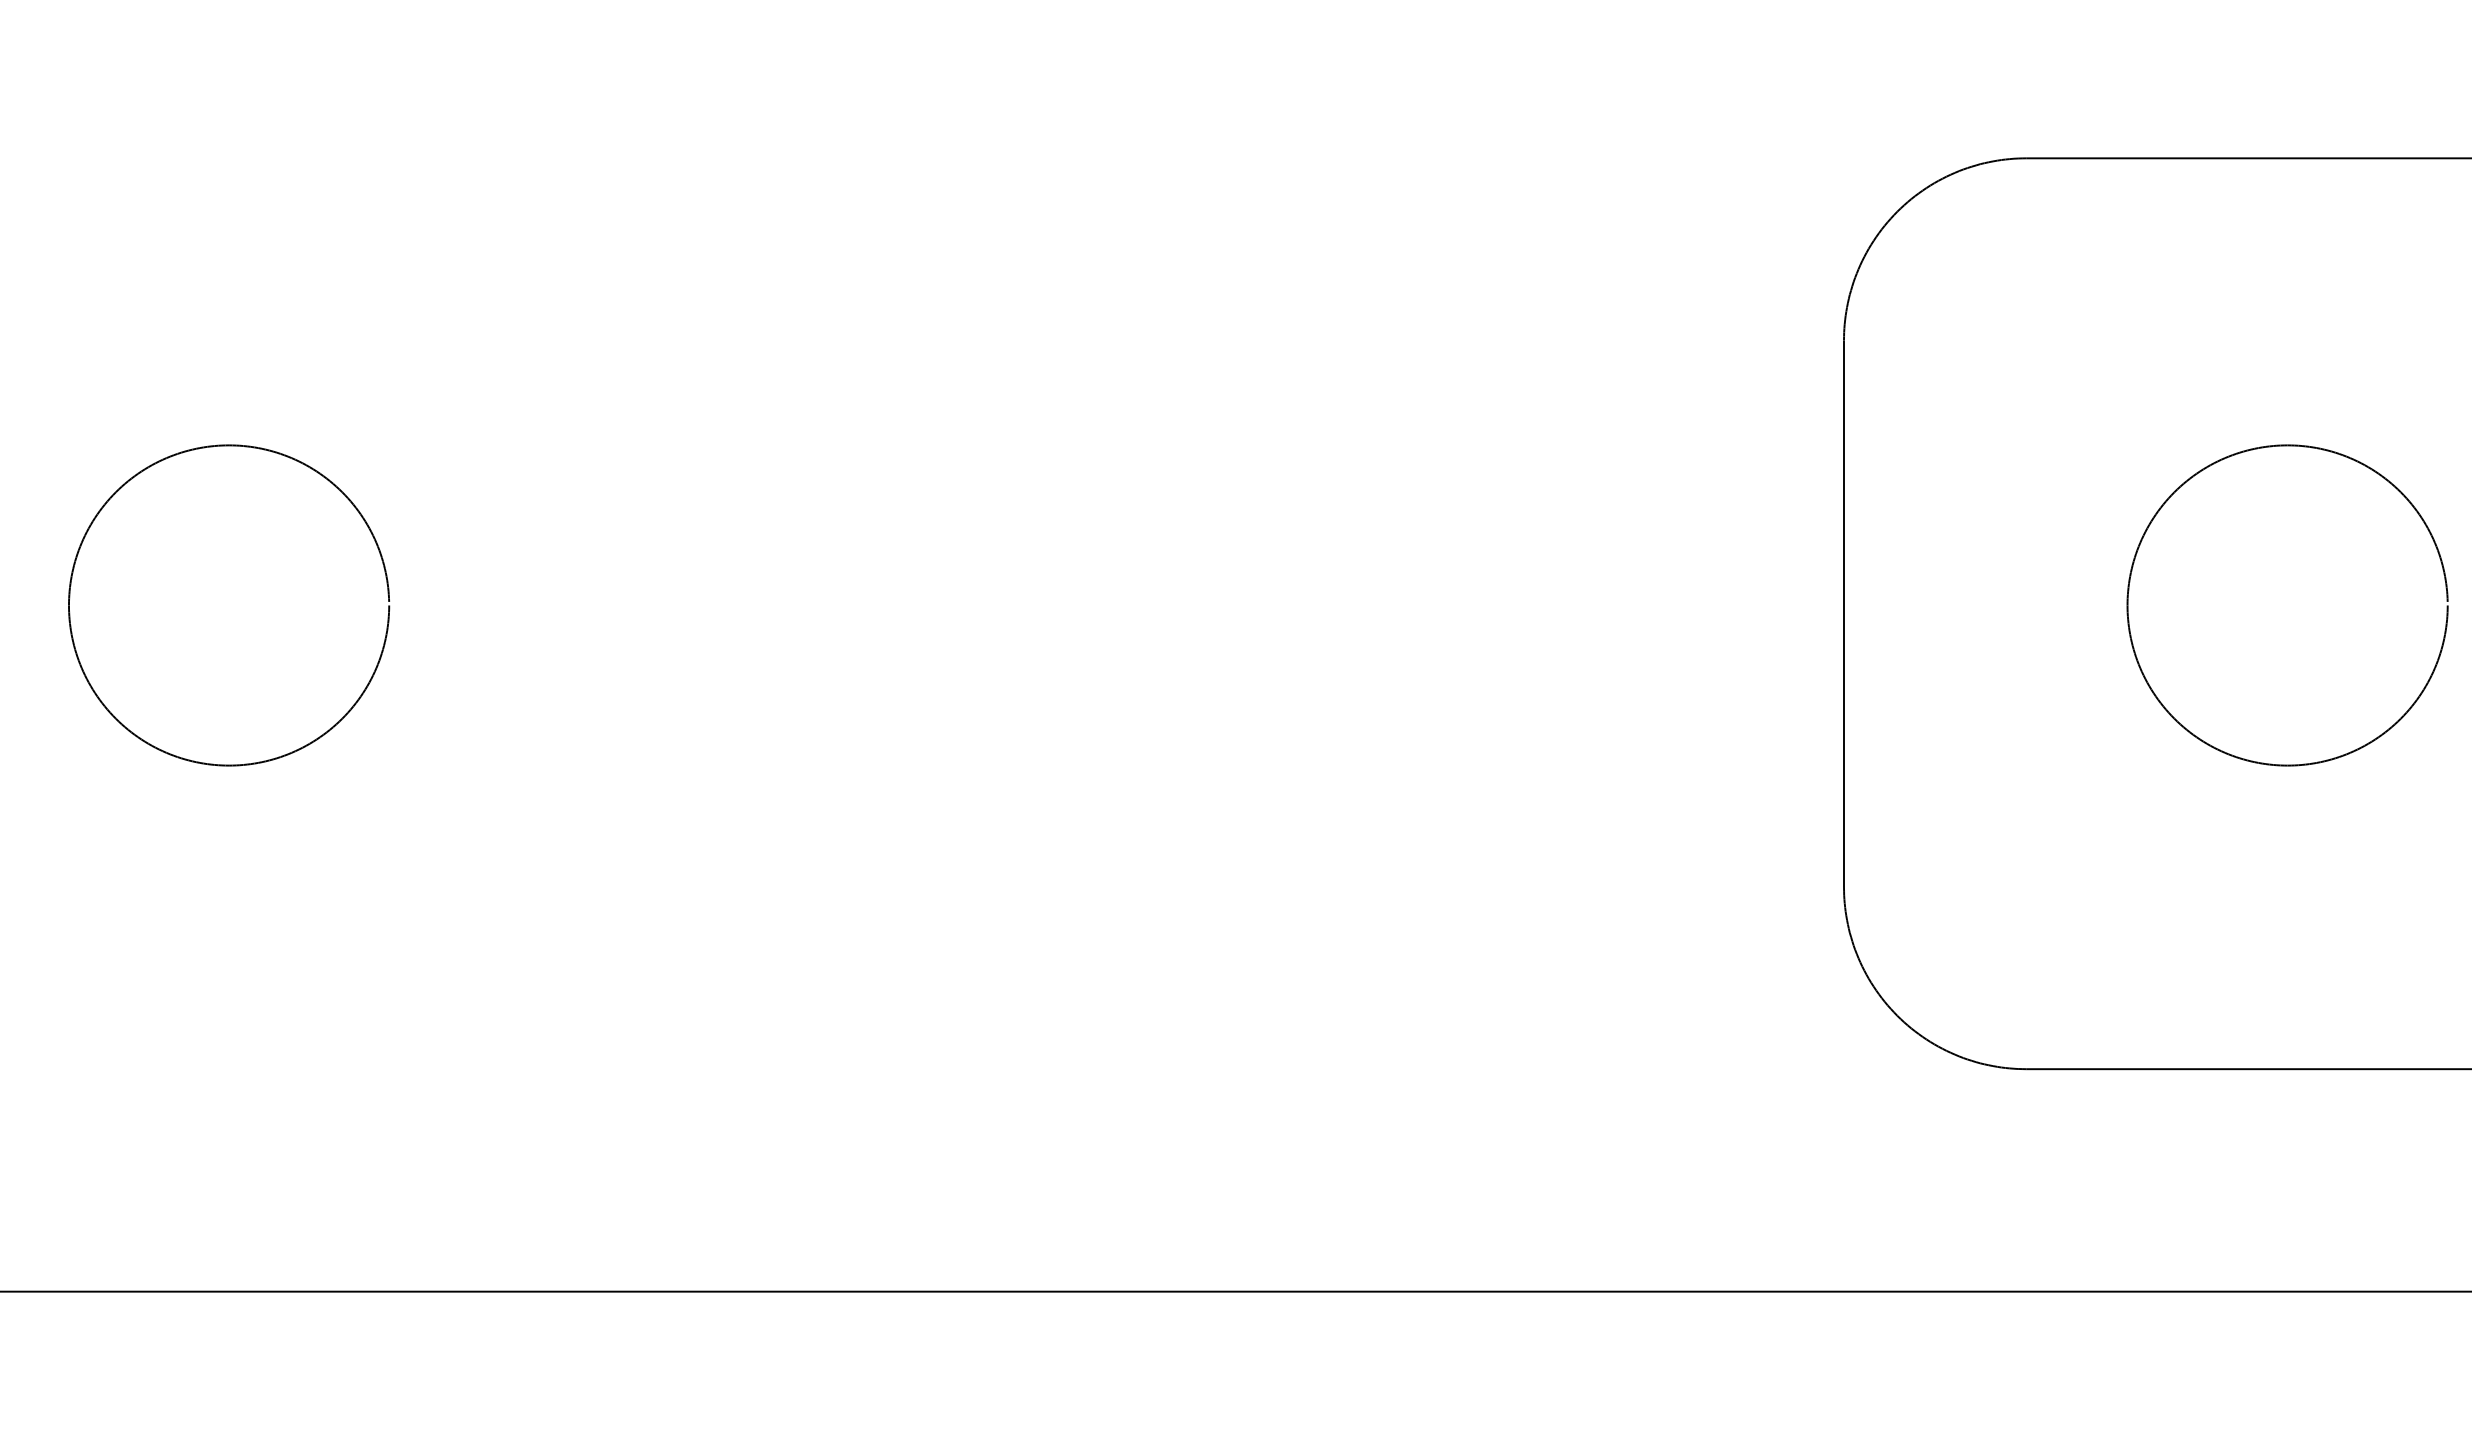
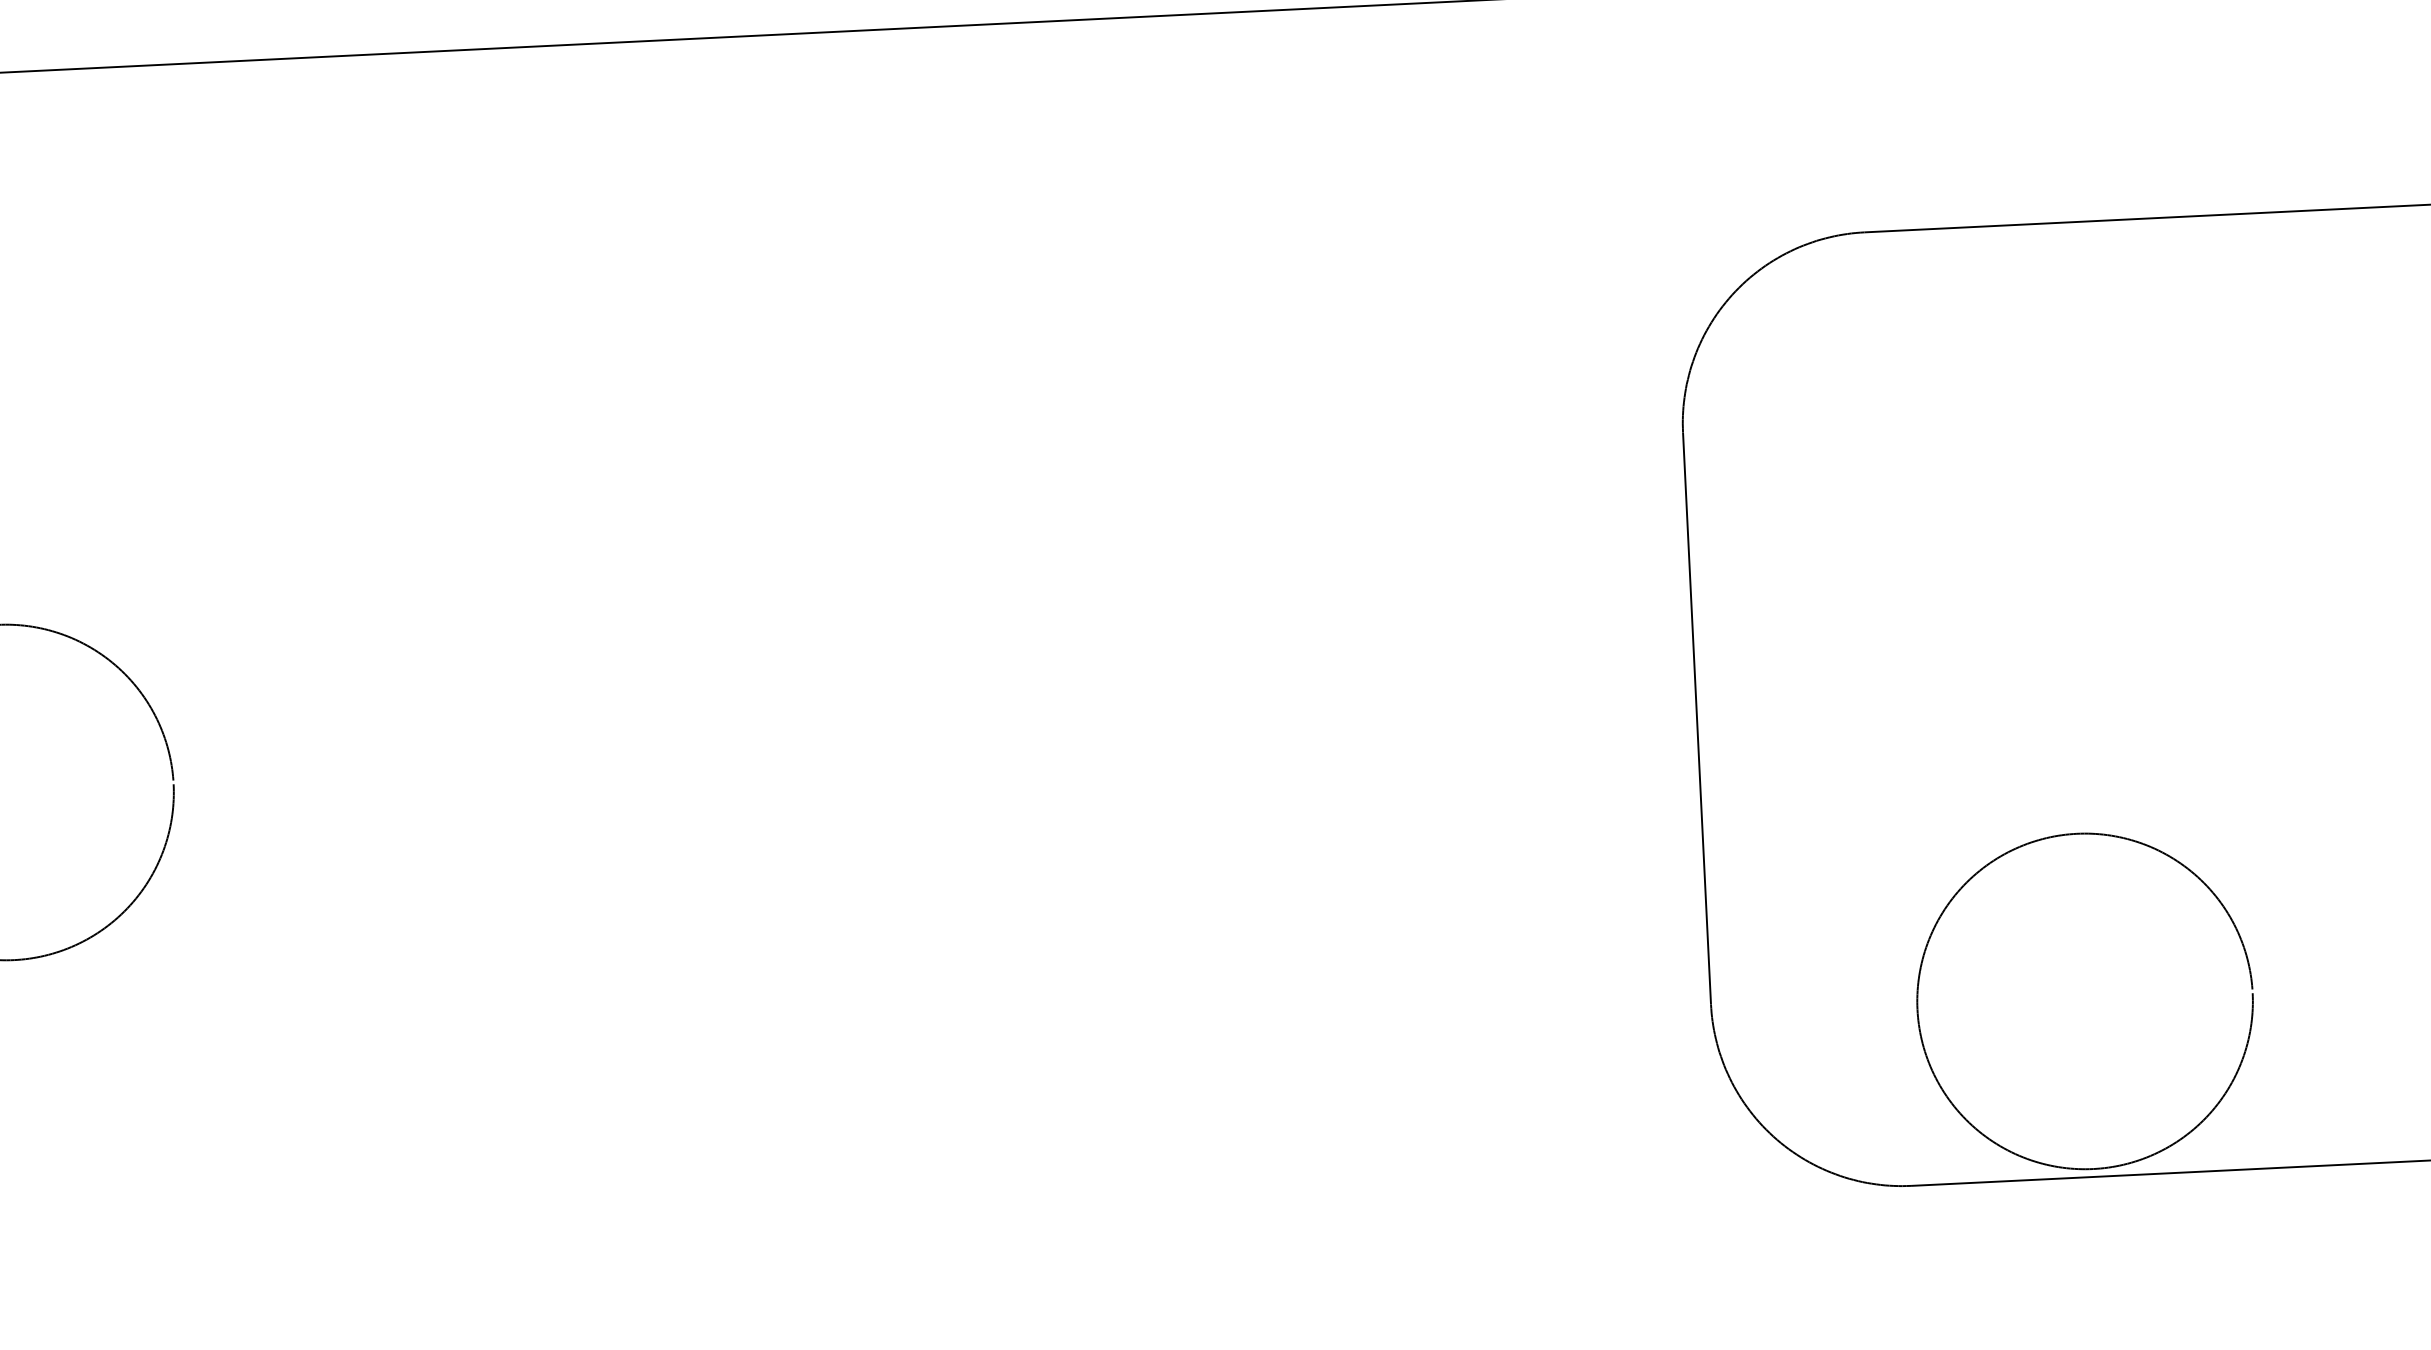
part: (2129, 619) -> (1920, 1024), moved

